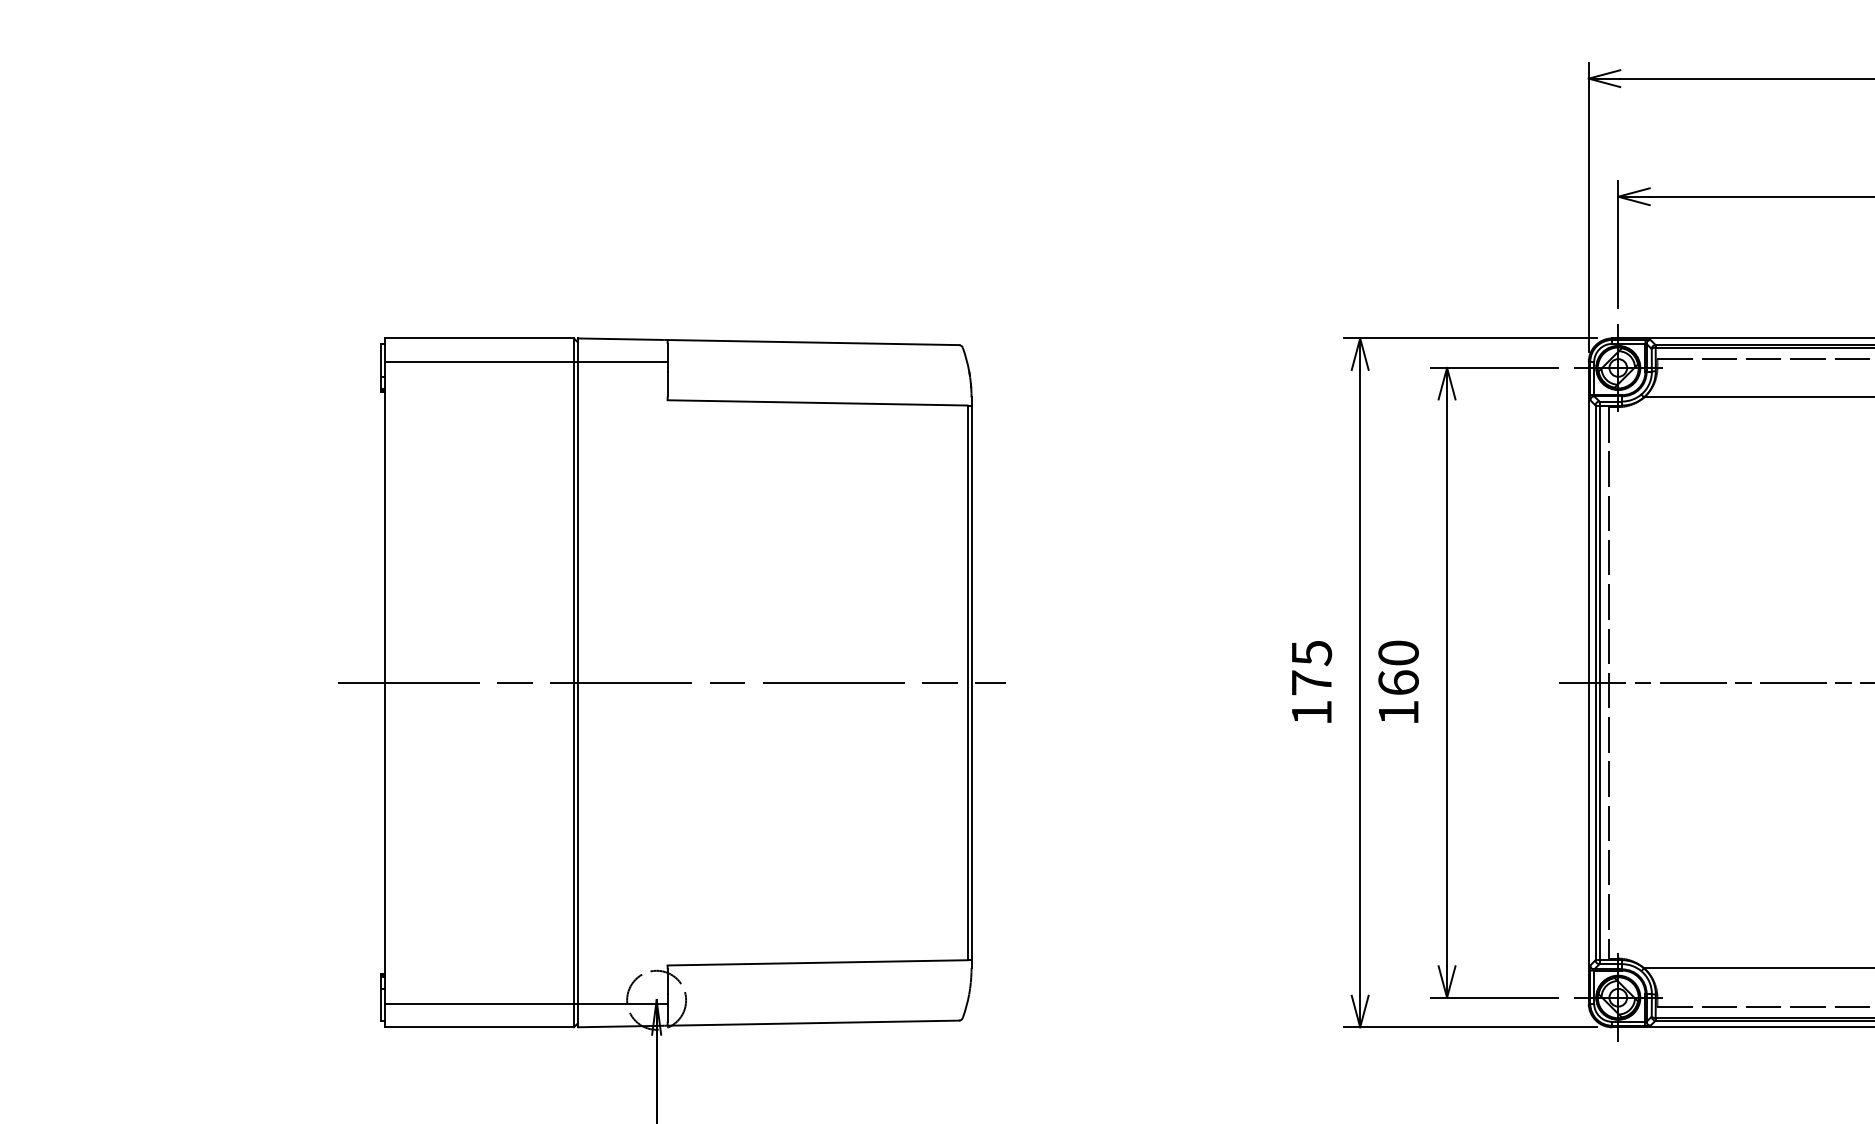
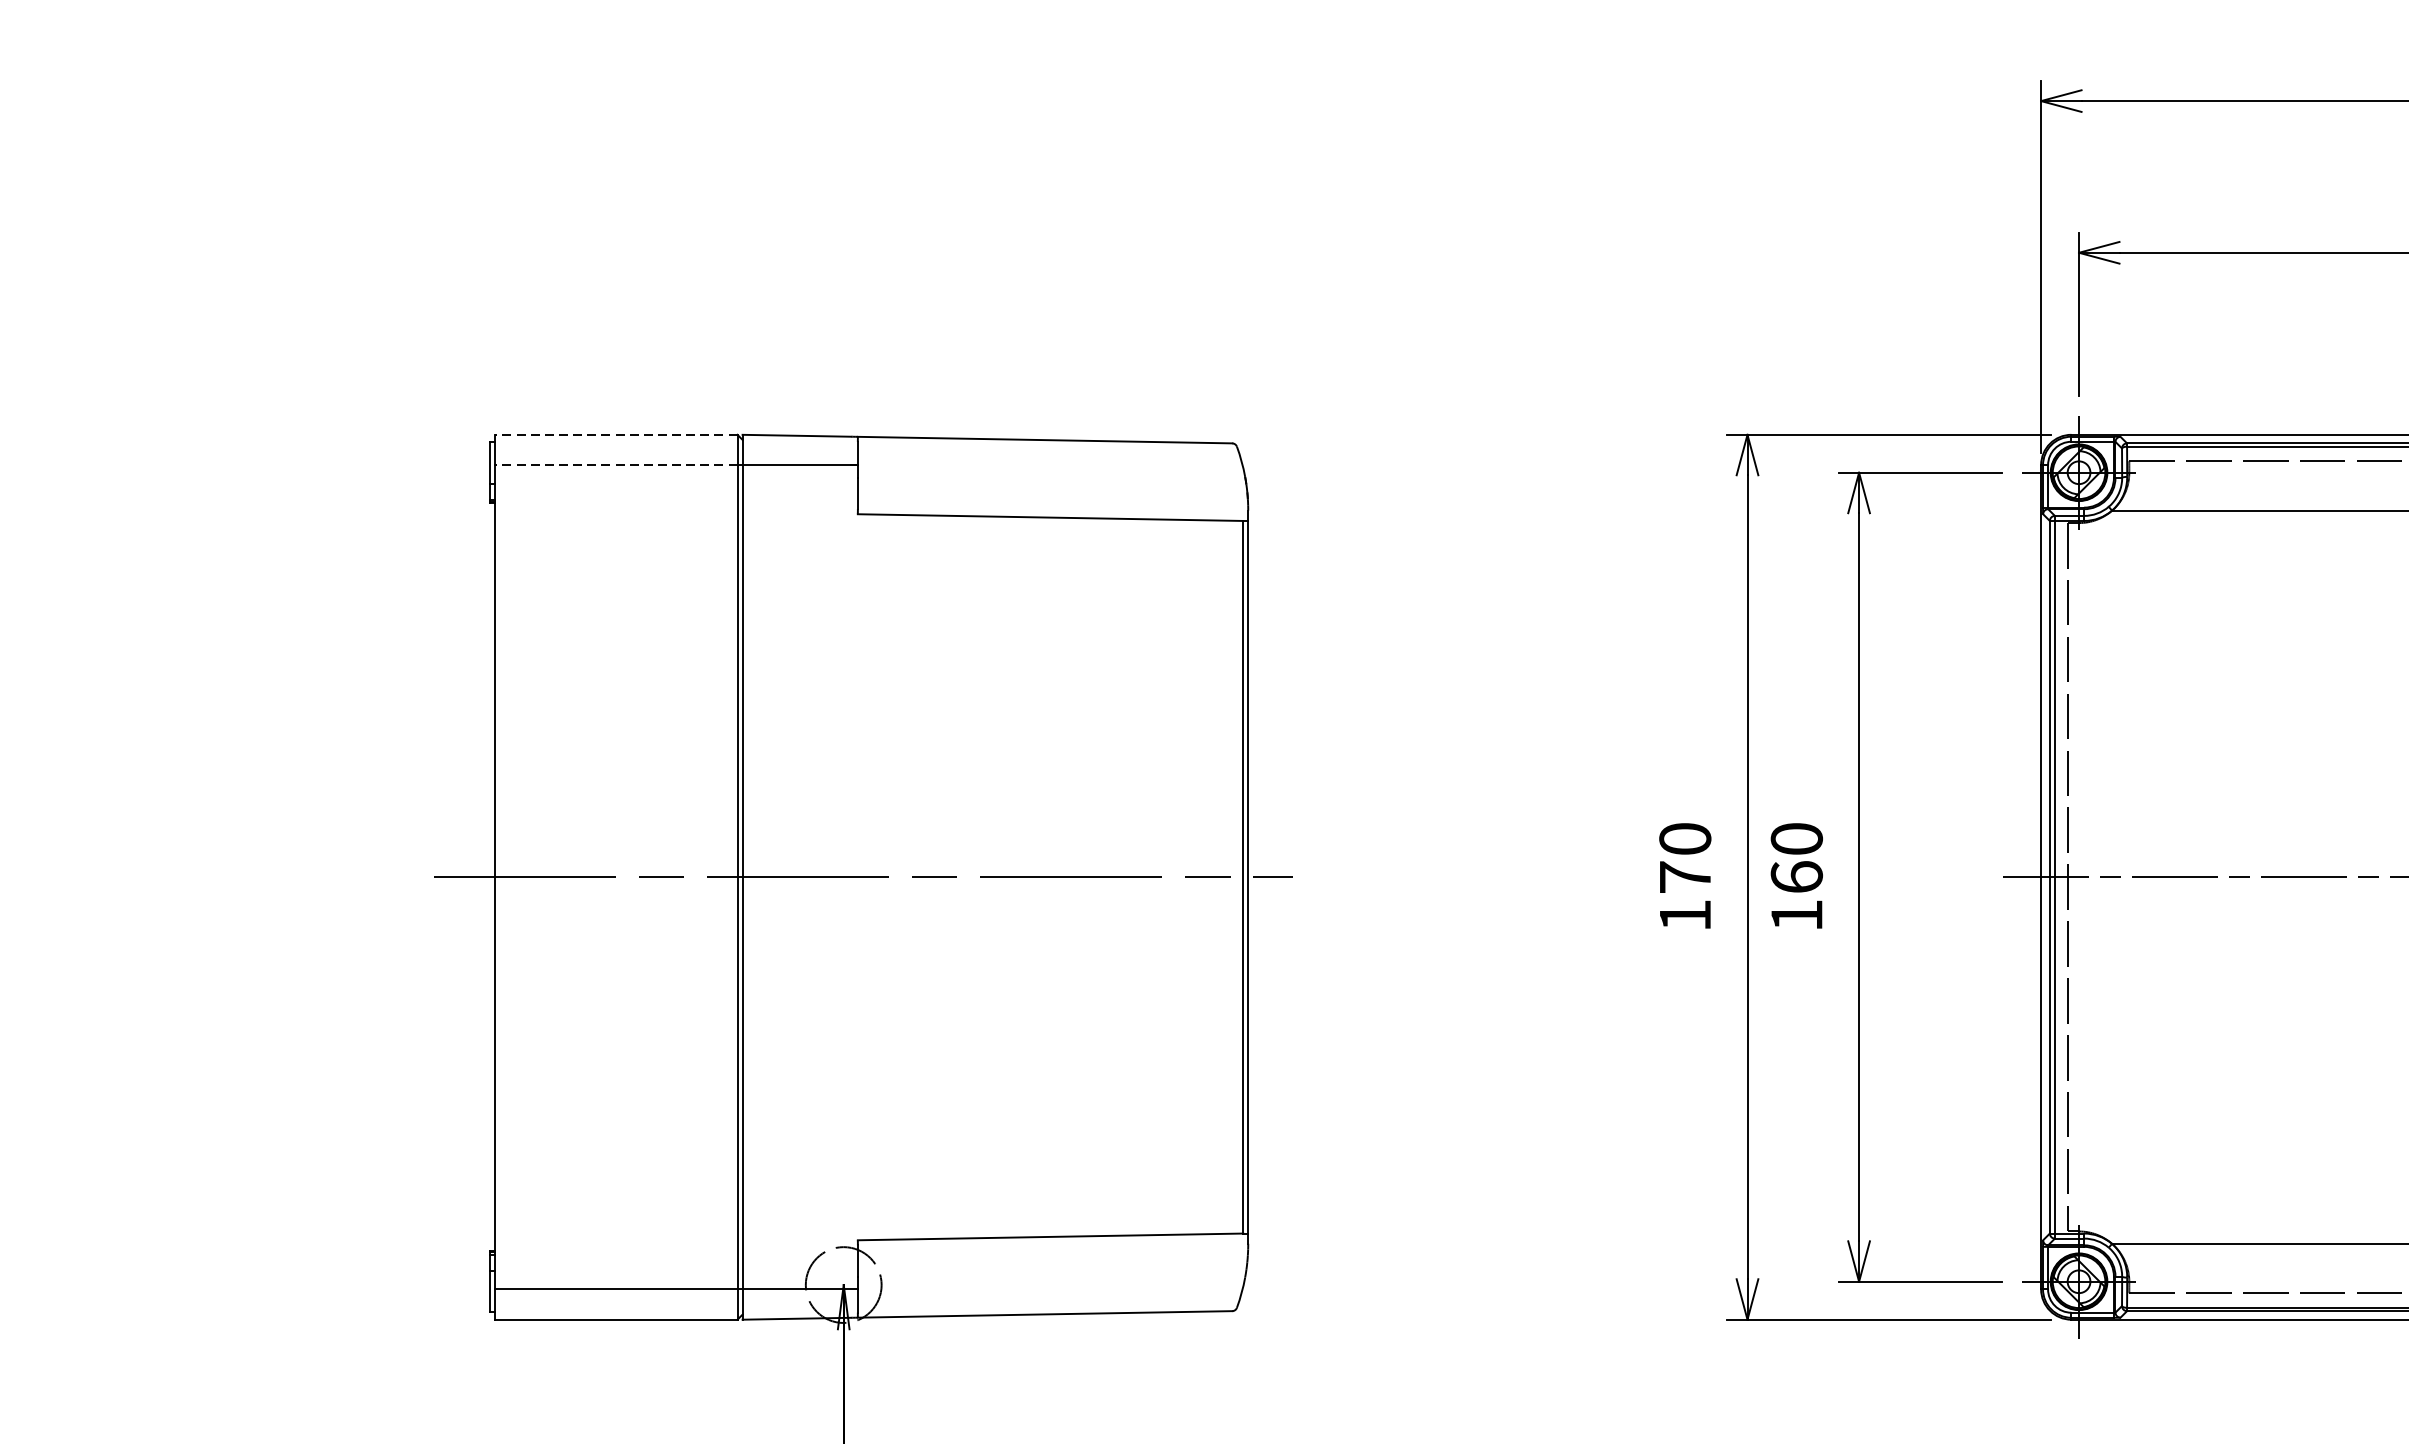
line: (479, 338) -> (616, 434), solid -> dashed
line: (479, 362) -> (616, 465), solid -> dashed
text: (1311, 653) -> (1684, 839), 175 -> 170

